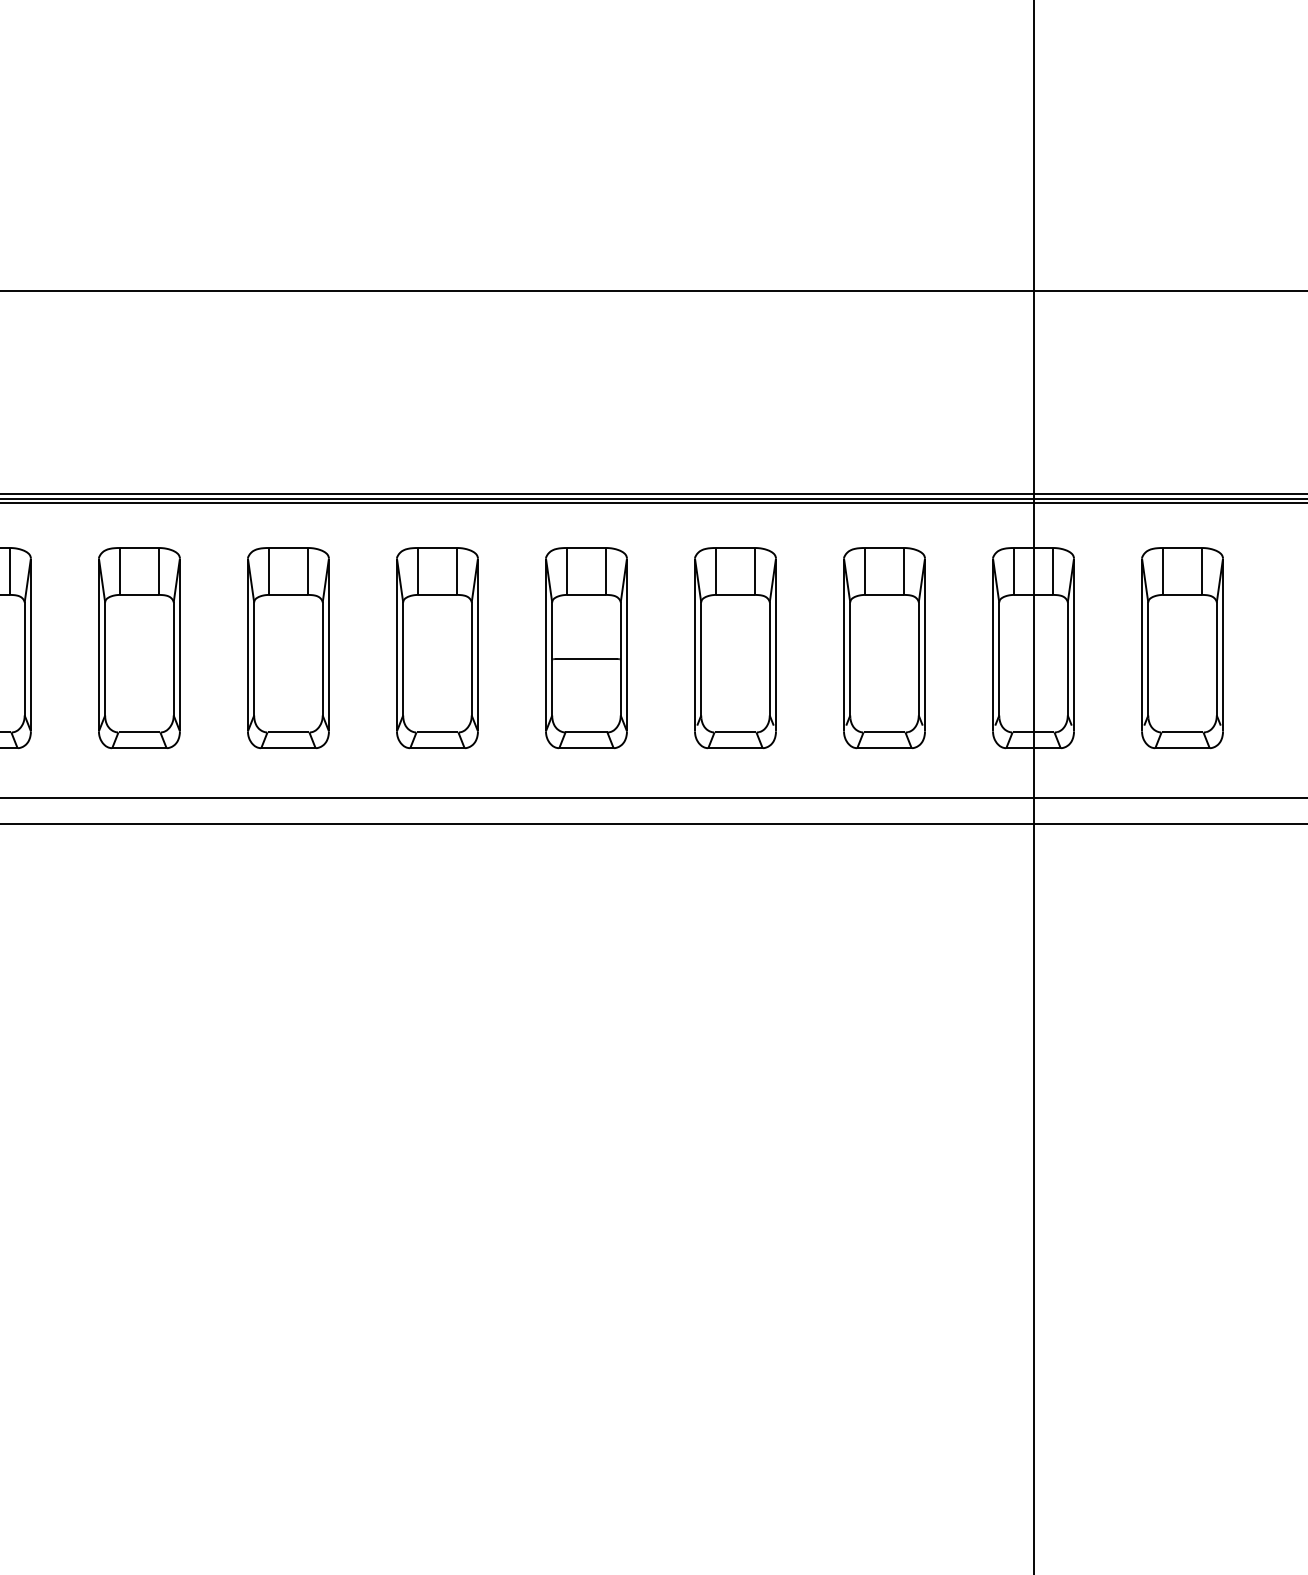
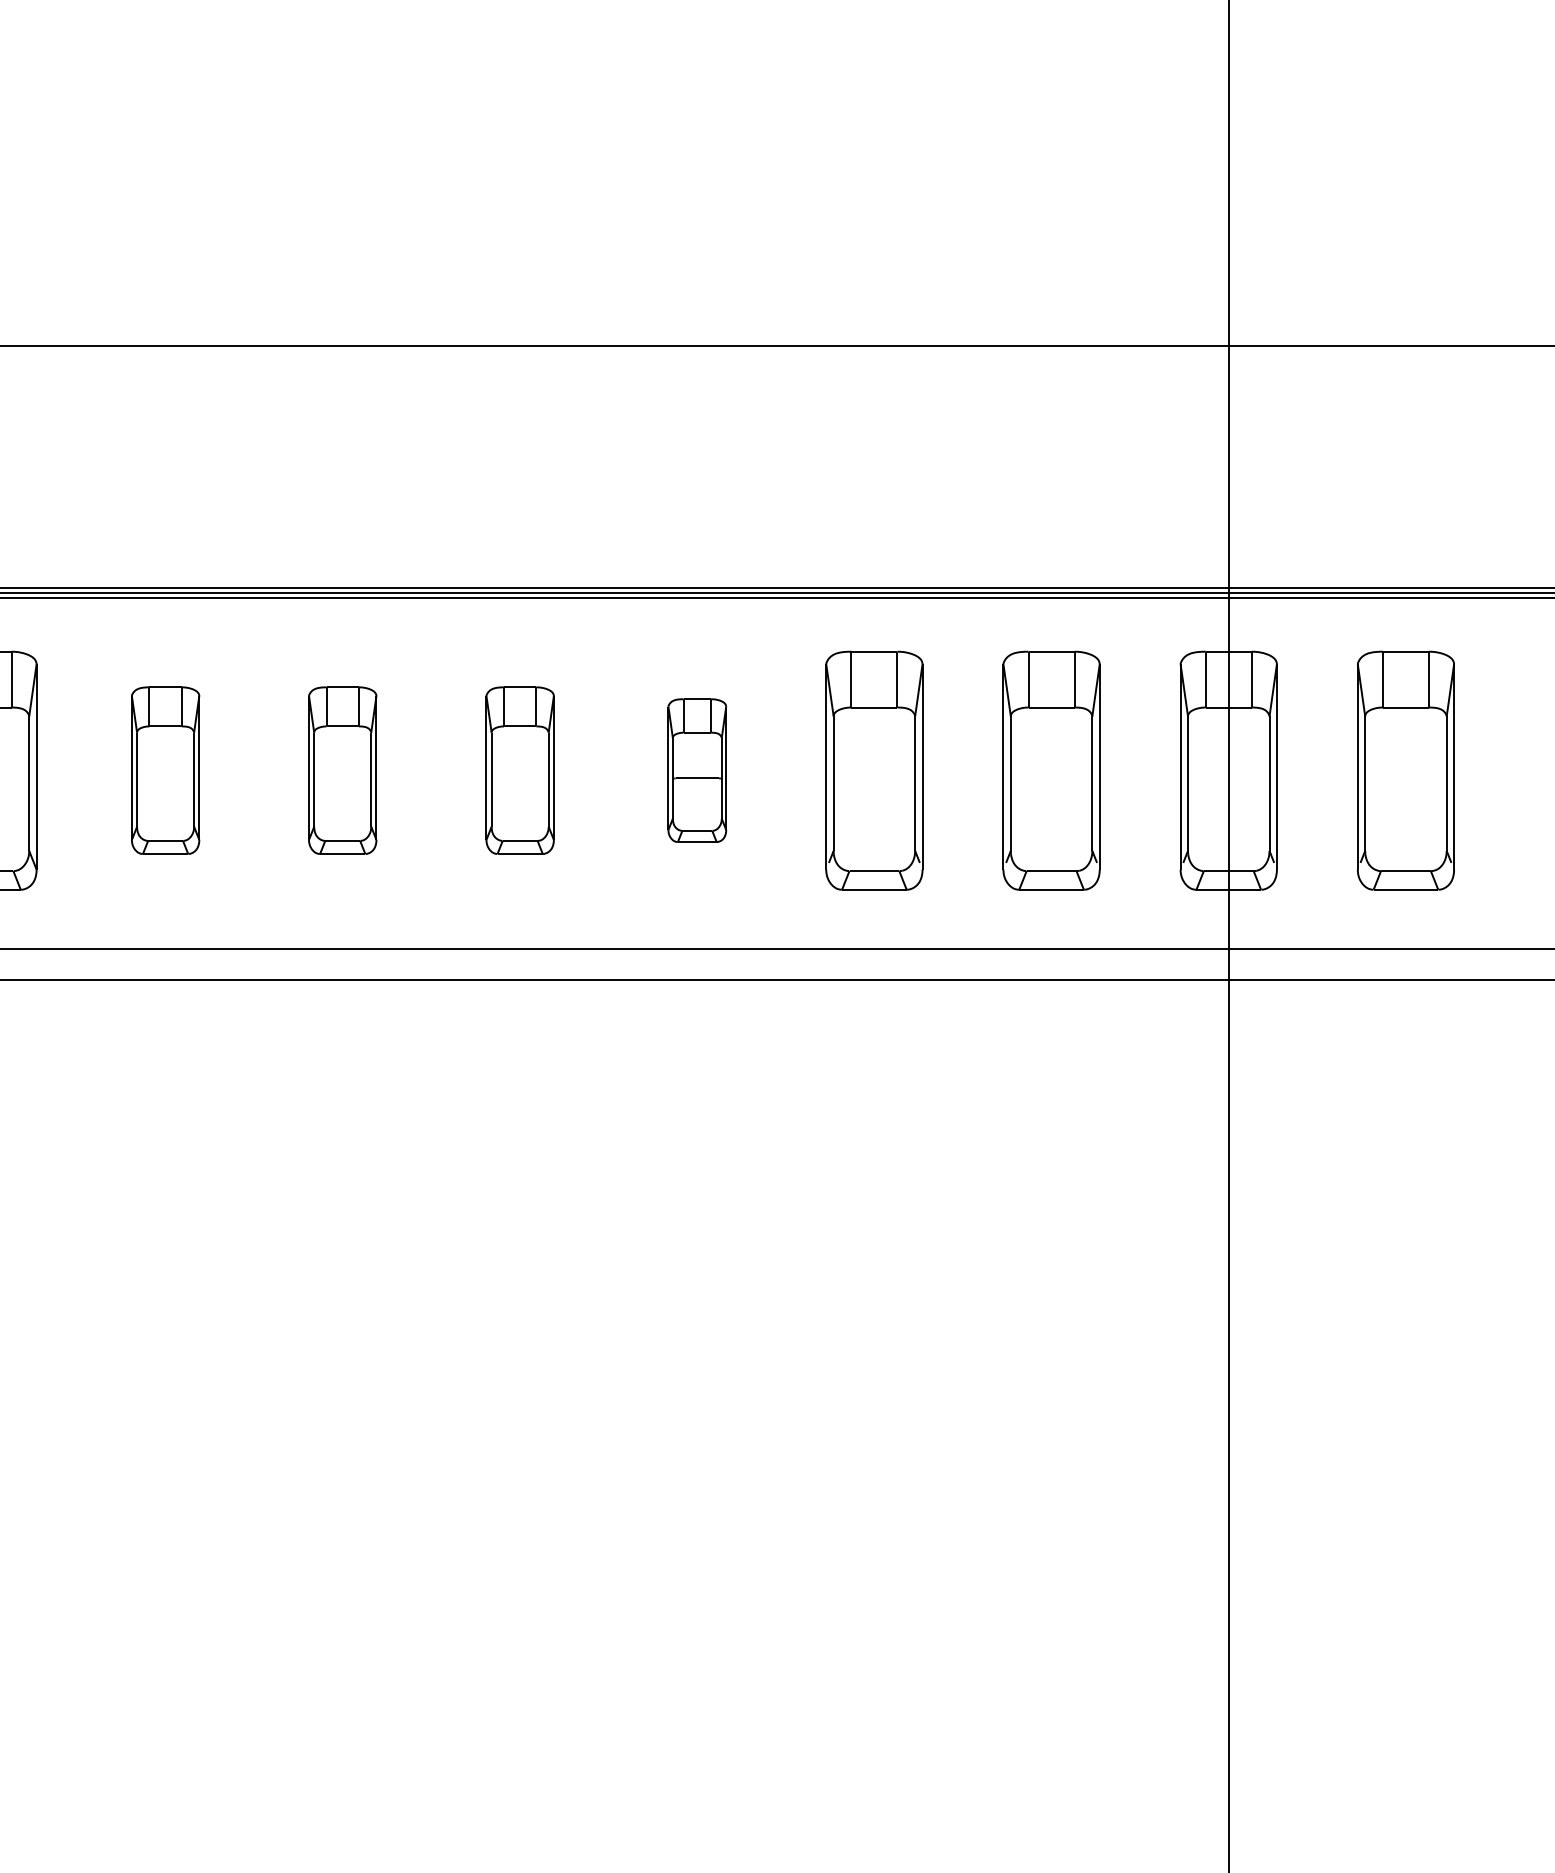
part: (139, 647) -> (165, 770), size x0.7
part: (288, 647) -> (342, 770), size x0.7
part: (437, 647) -> (520, 770), size x0.7
part: (586, 647) -> (697, 770), size x0.6

